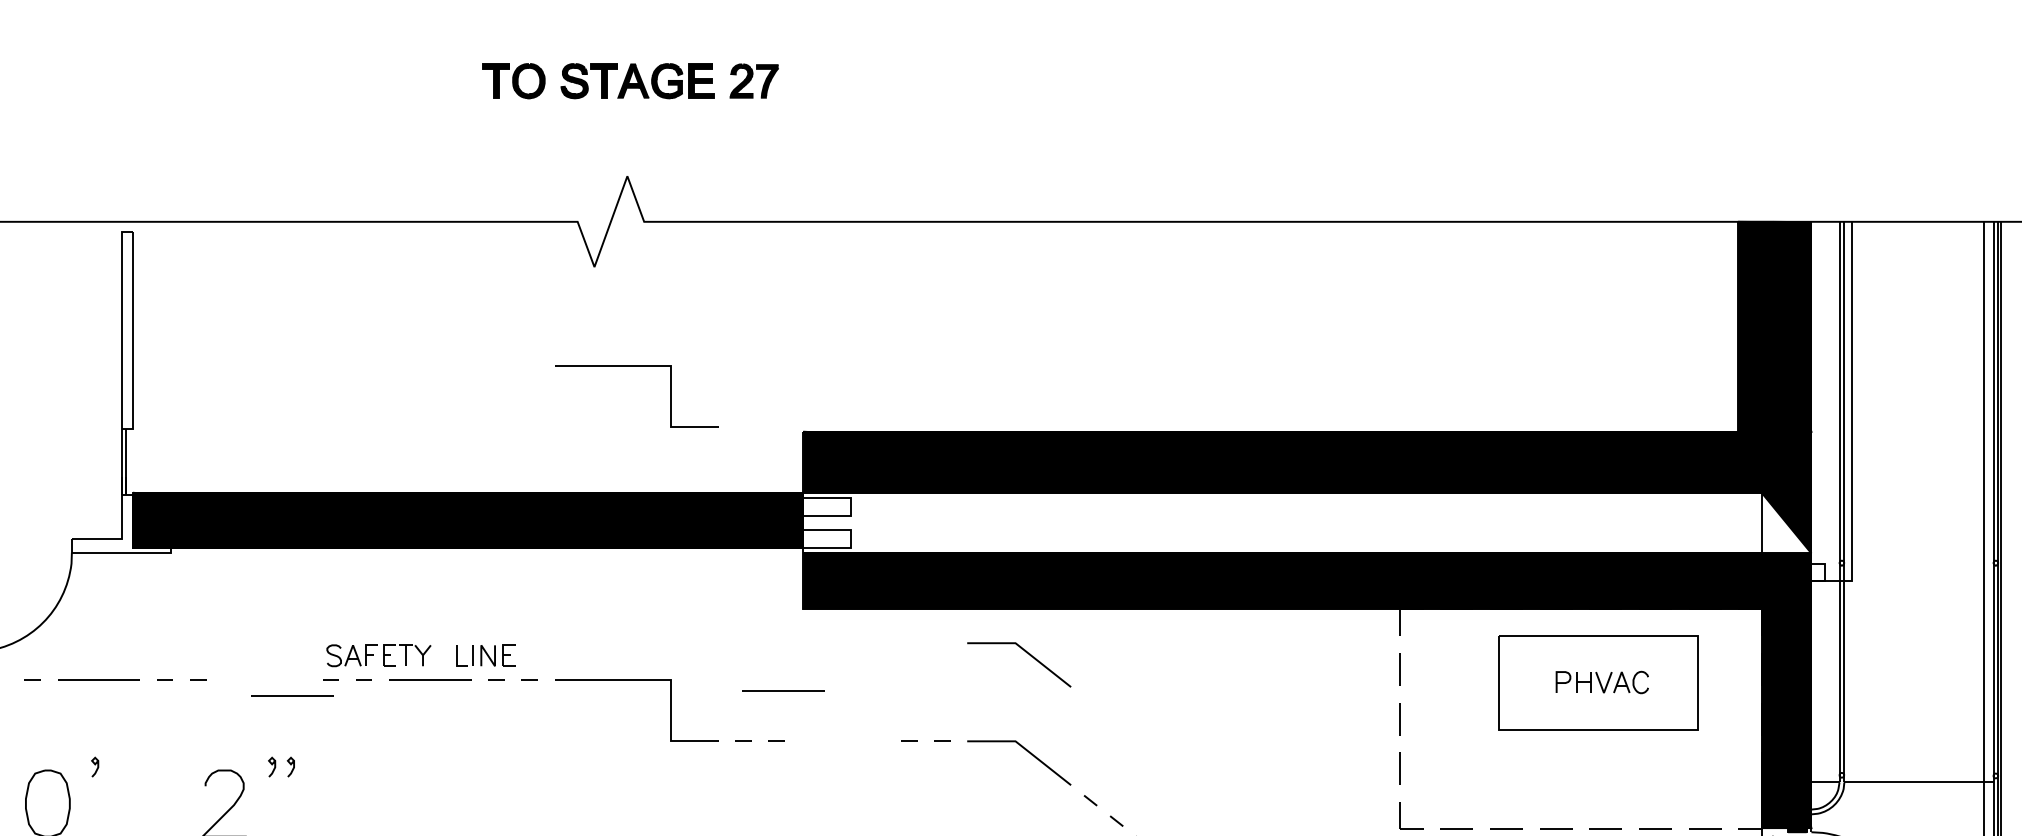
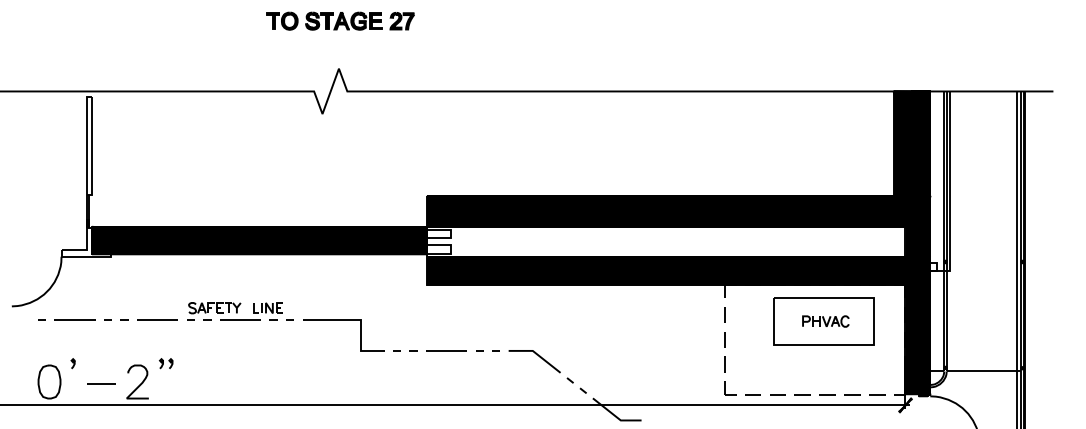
line: (636, 366) -> (343, 163), removed
fill: (1785, 522) -> (917, 241), added
line: (1022, 652) -> (536, 306), removed
line: (782, 690) -> (446, 350), moved
line: (292, 694) -> (157, 319), moved
line: (151, 806) -> (101, 383), added

